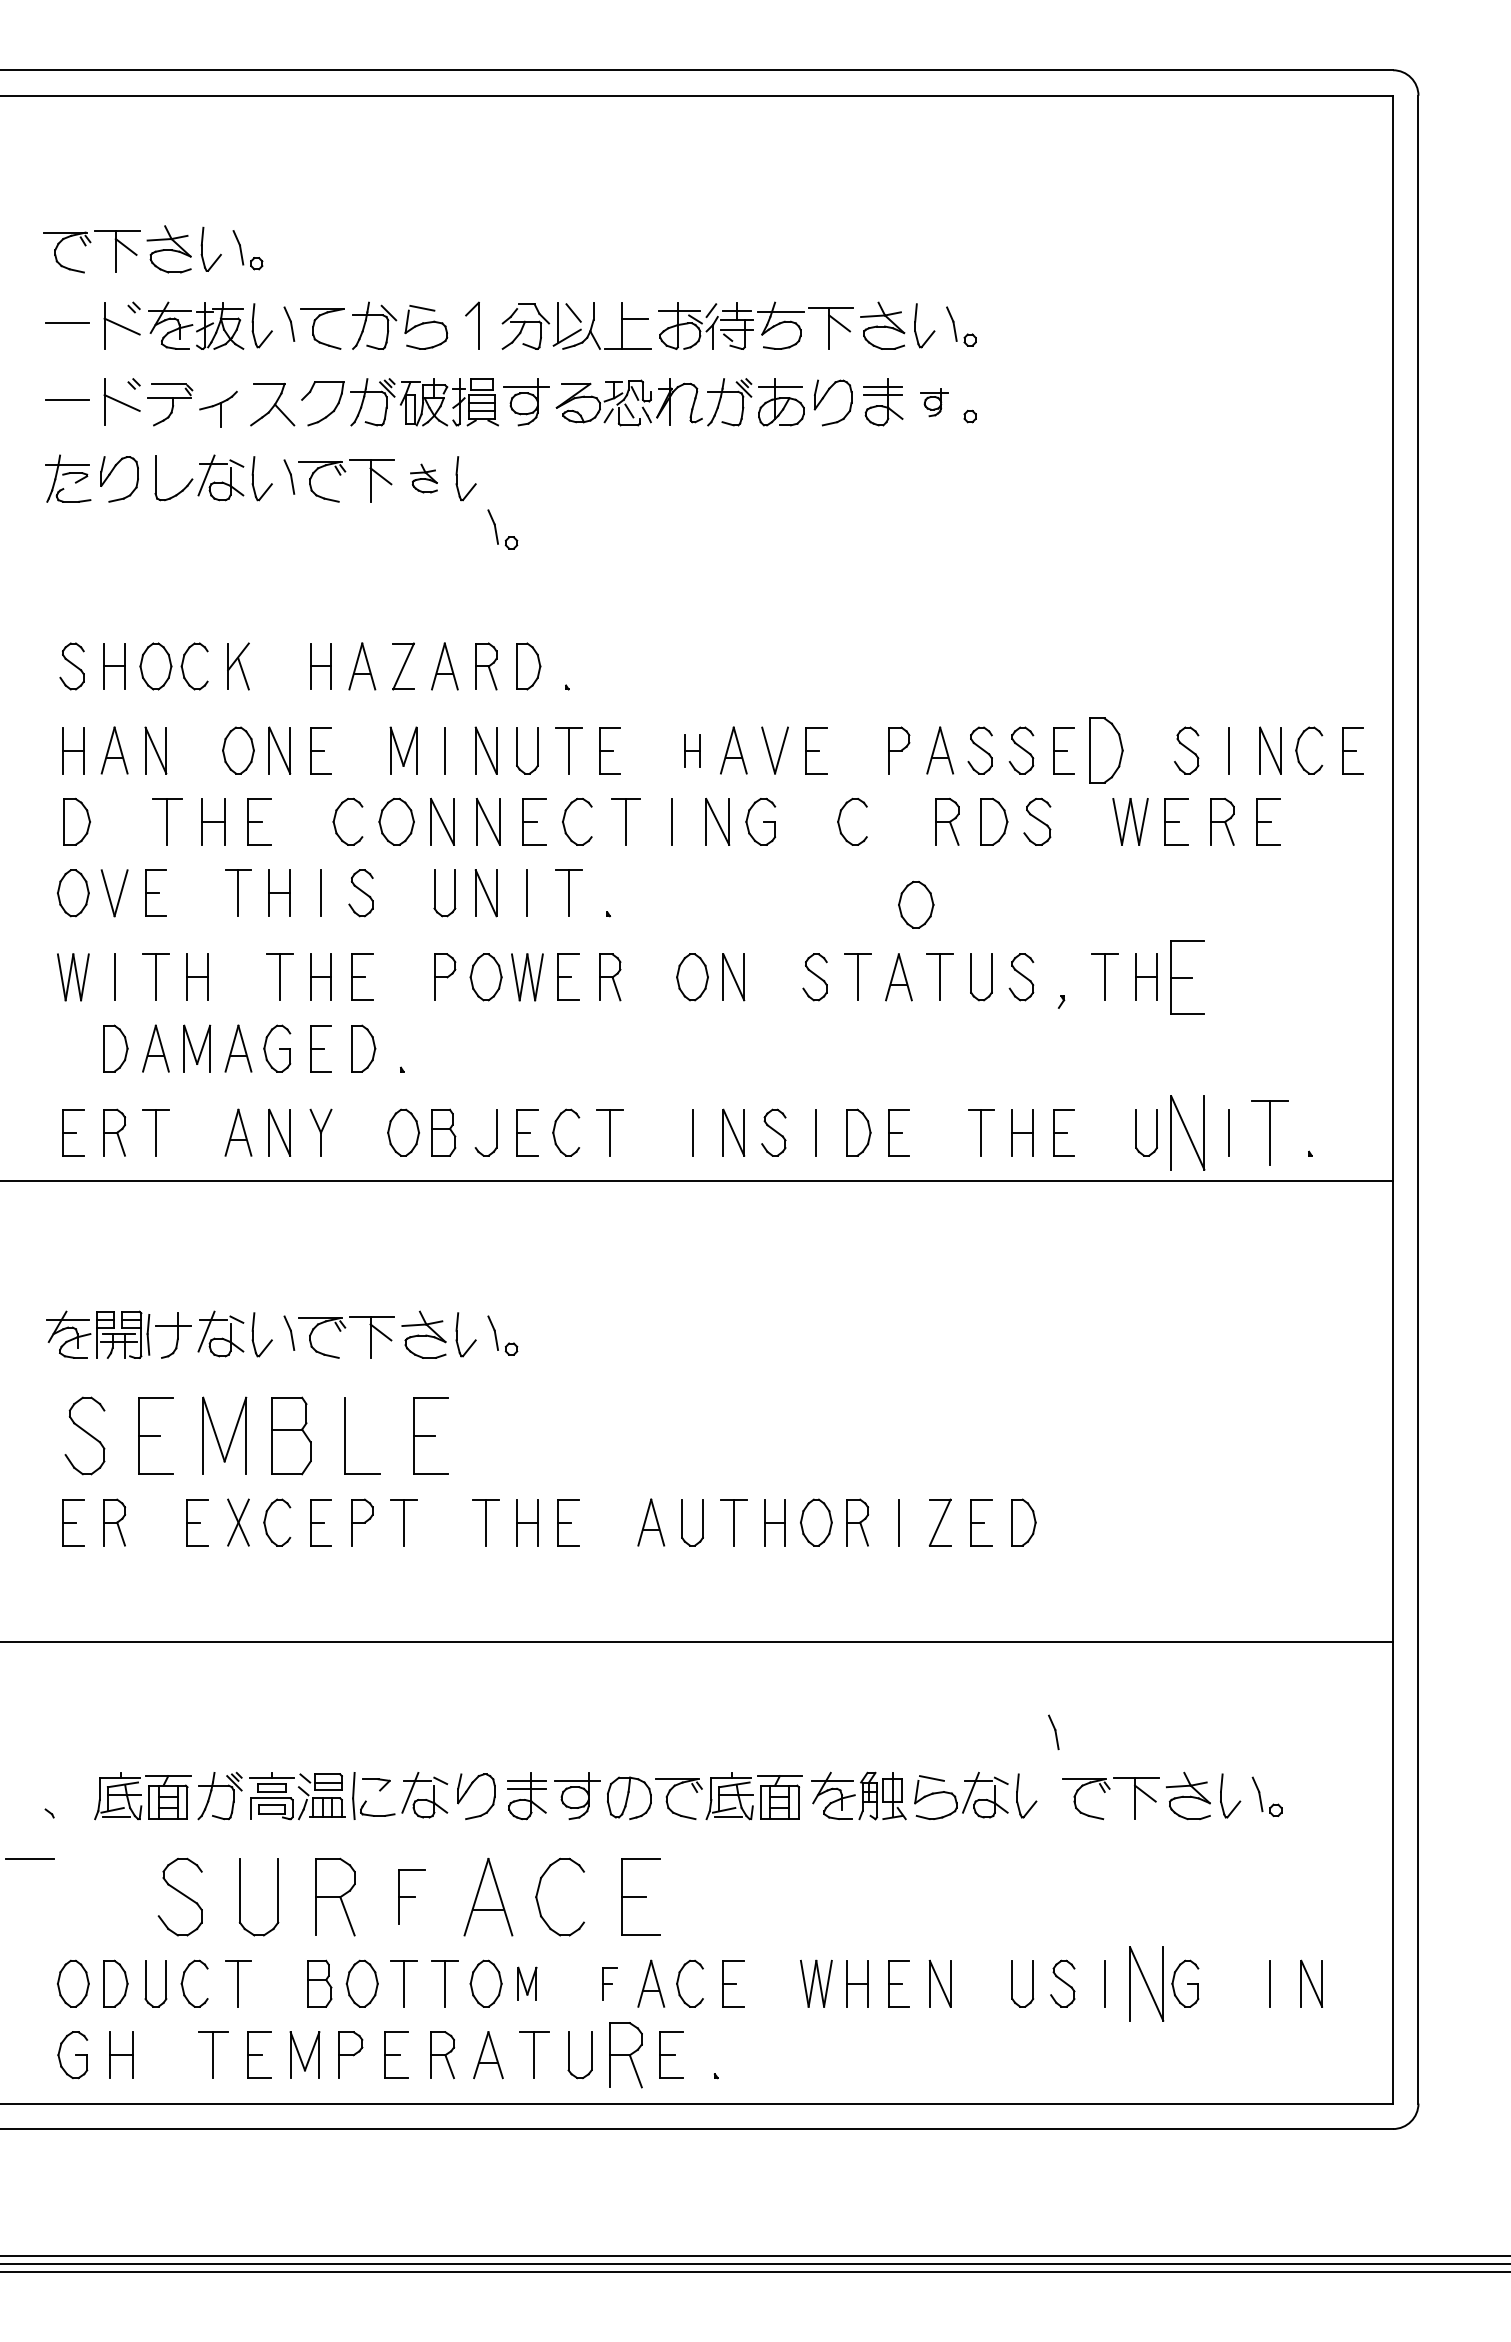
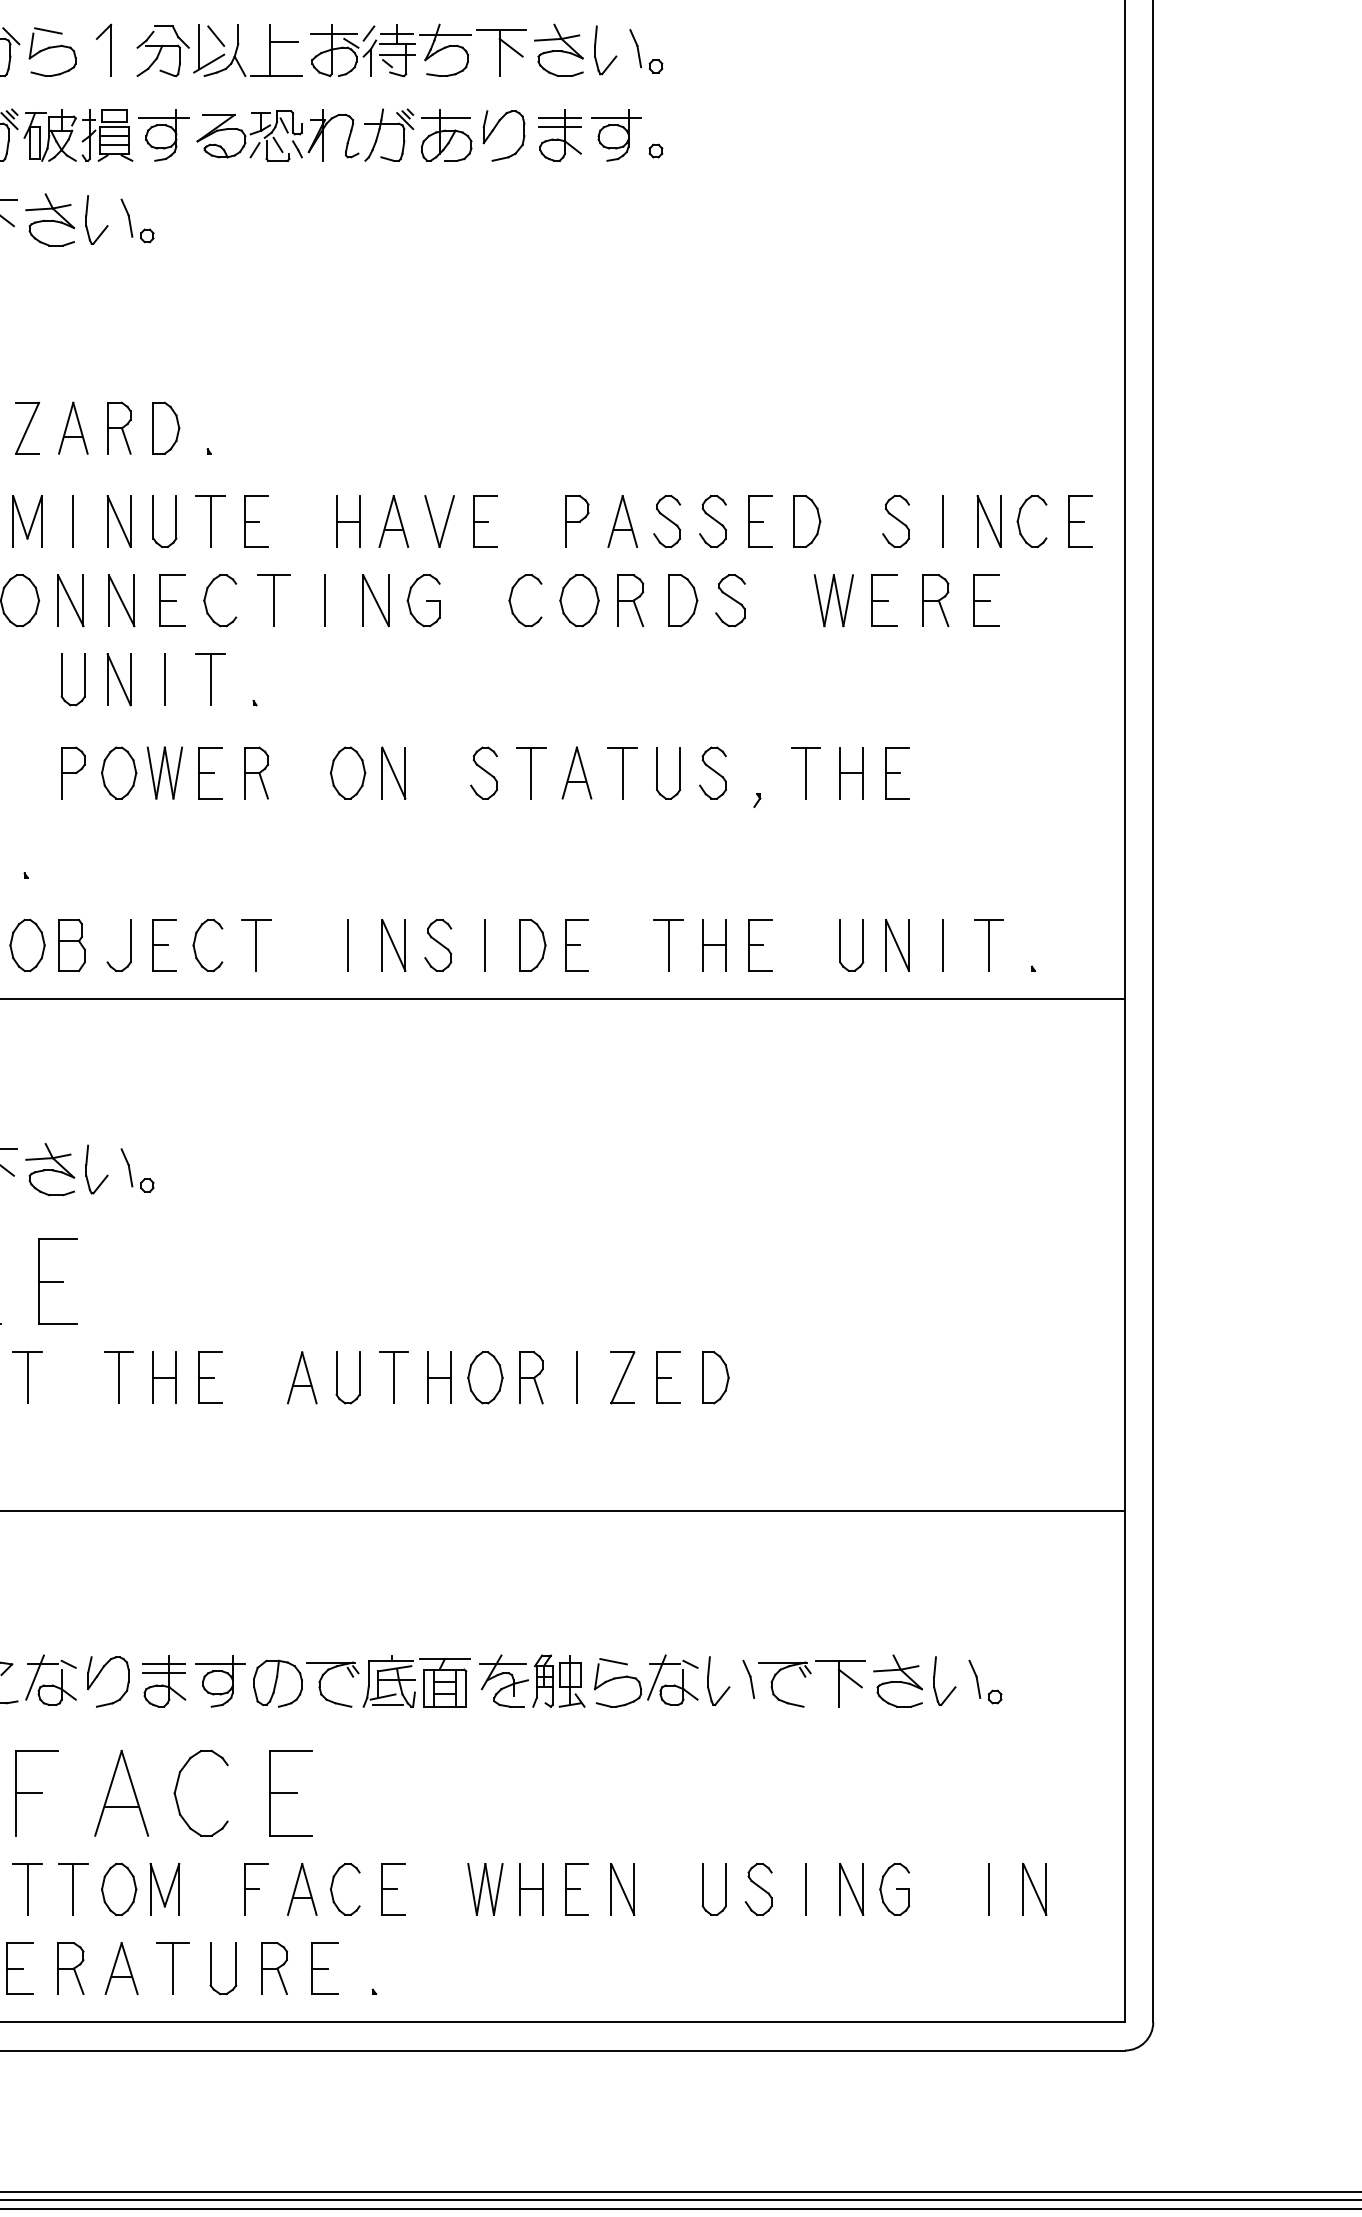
part: (934, 402) -> (616, 135), size x1.67
part: (423, 478) -> (49, 219), size x1.67
part: (502, 529) -> (137, 220), moved
part: (692, 750) -> (348, 521), size x1.43
part: (1106, 750) -> (807, 521), size x0.71
part: (916, 904) -> (579, 600), moved
part: (1187, 976) -> (897, 772), size x0.62
part: (1187, 1132) -> (897, 945), size x0.62
part: (1270, 1132) -> (989, 945), size x0.71
part: (1053, 1732) -> (748, 1679), moved
part: (411, 1896) -> (36, 1792), size x1.43
part: (527, 1983) -> (165, 1889), size x1.43
part: (609, 1983) -> (255, 1889), size x1.43
part: (1146, 1983) -> (851, 1889), size x0.62
part: (626, 2054) -> (274, 1967), size x0.71

